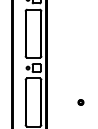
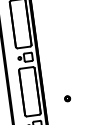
part: (80, 102) -> (67, 98), moved

